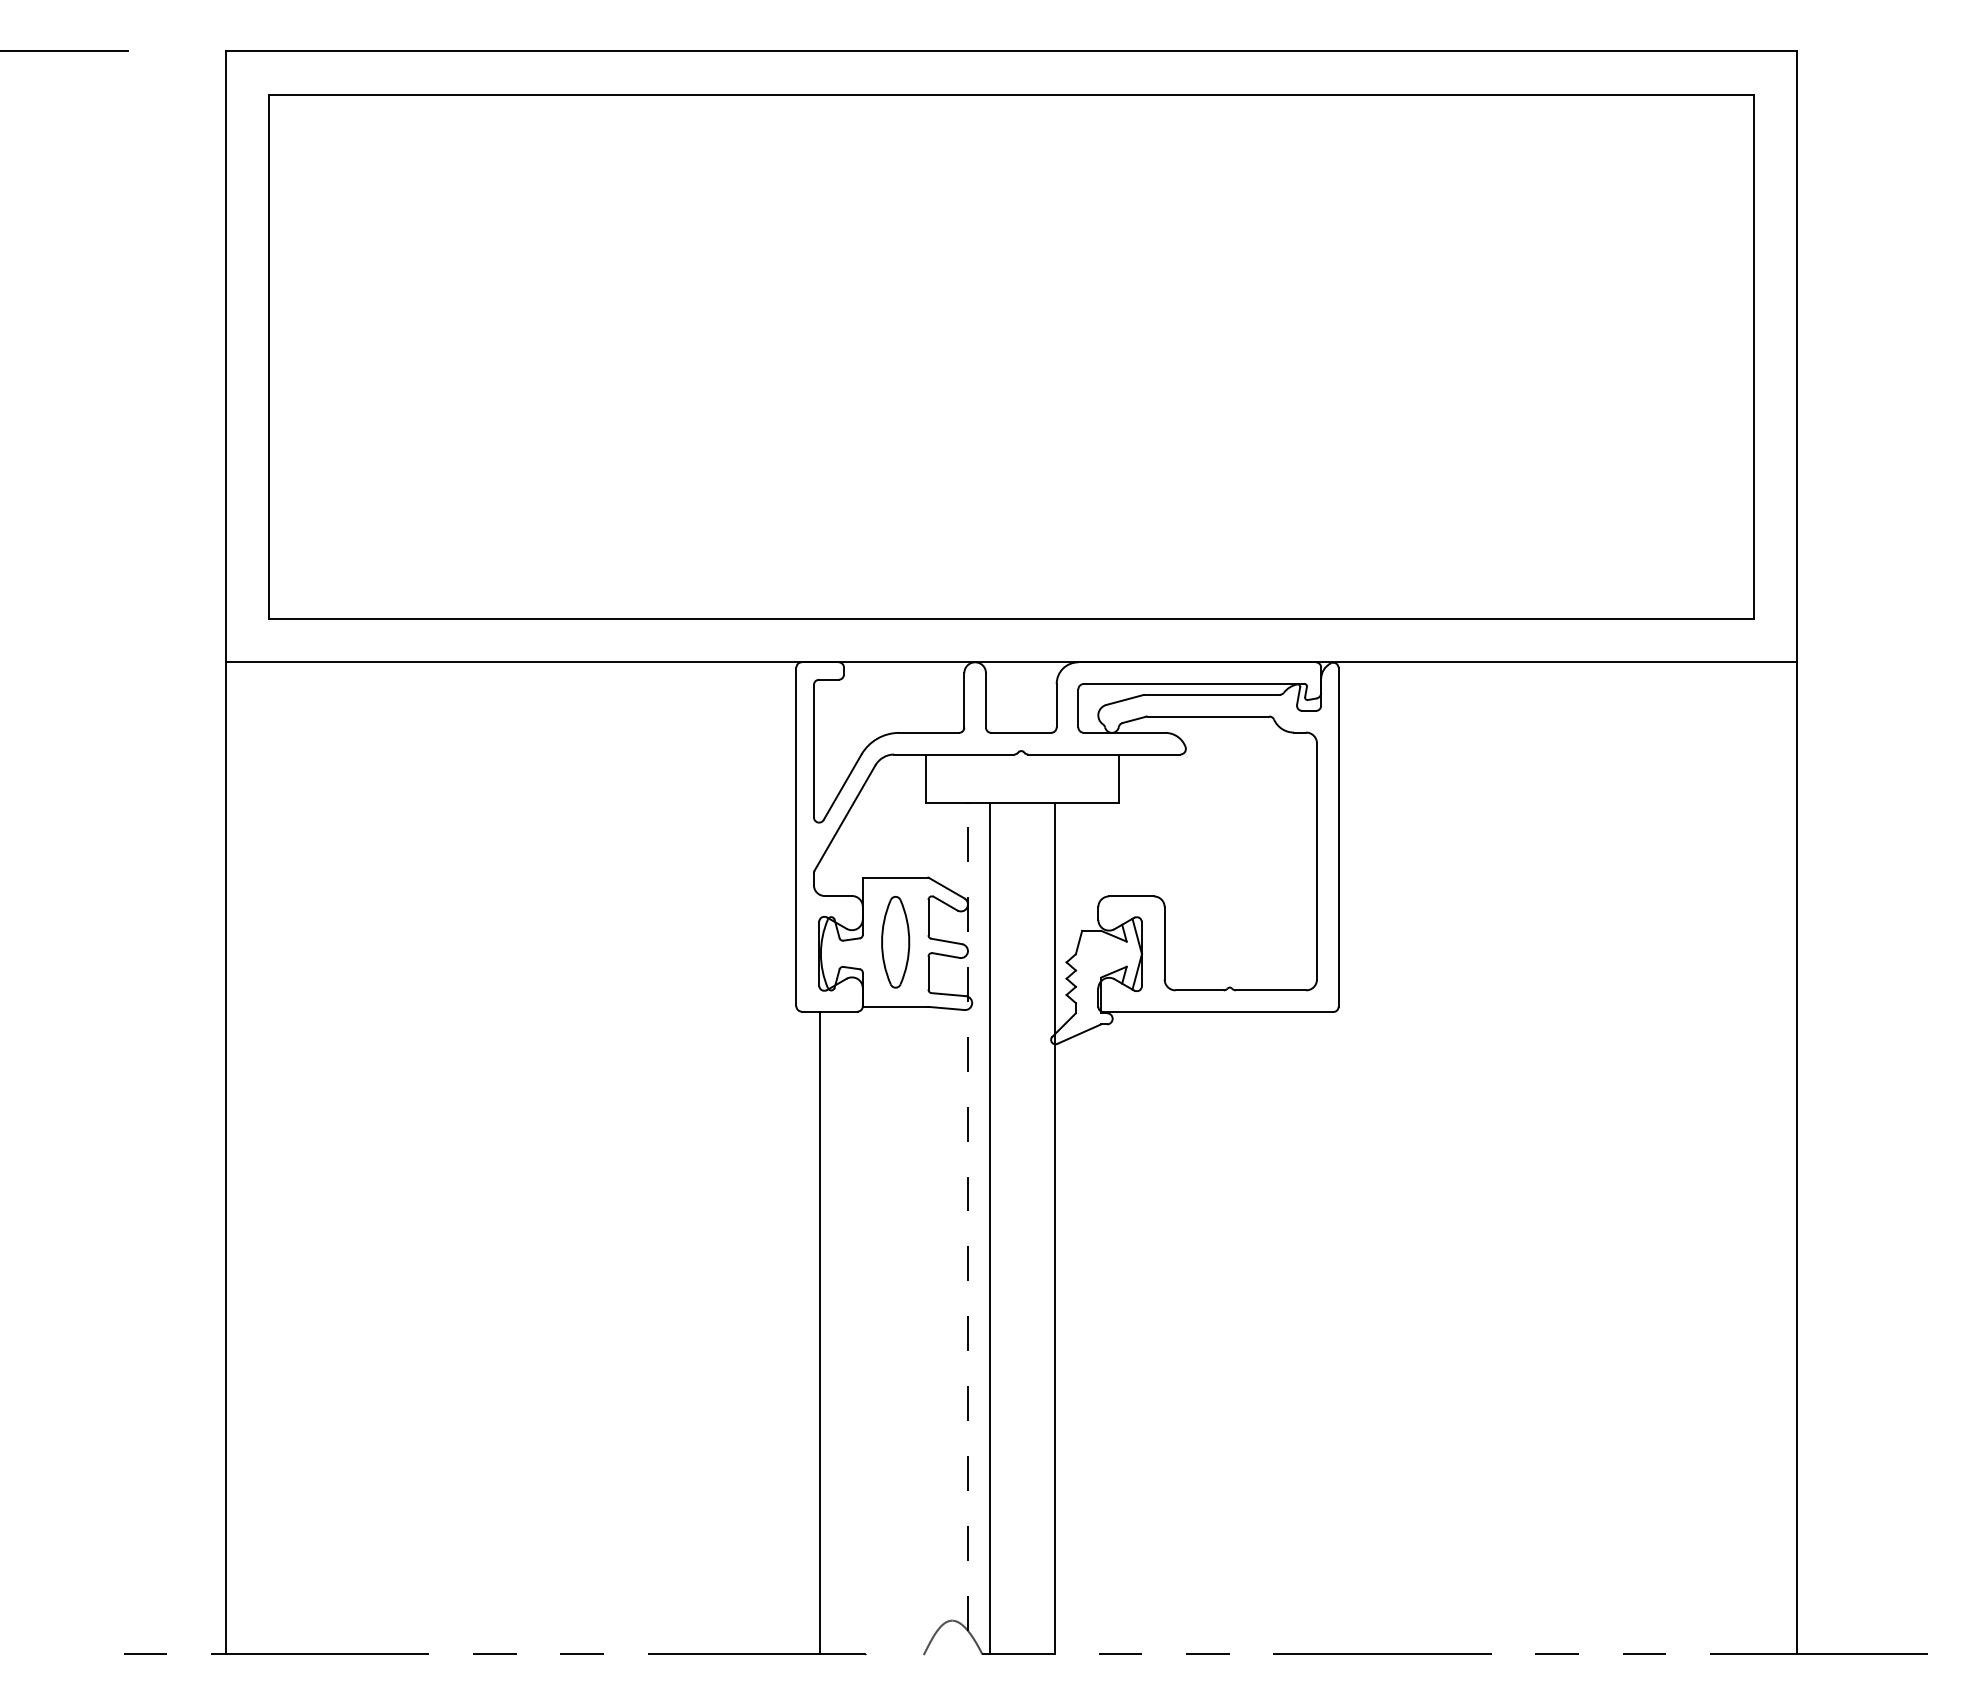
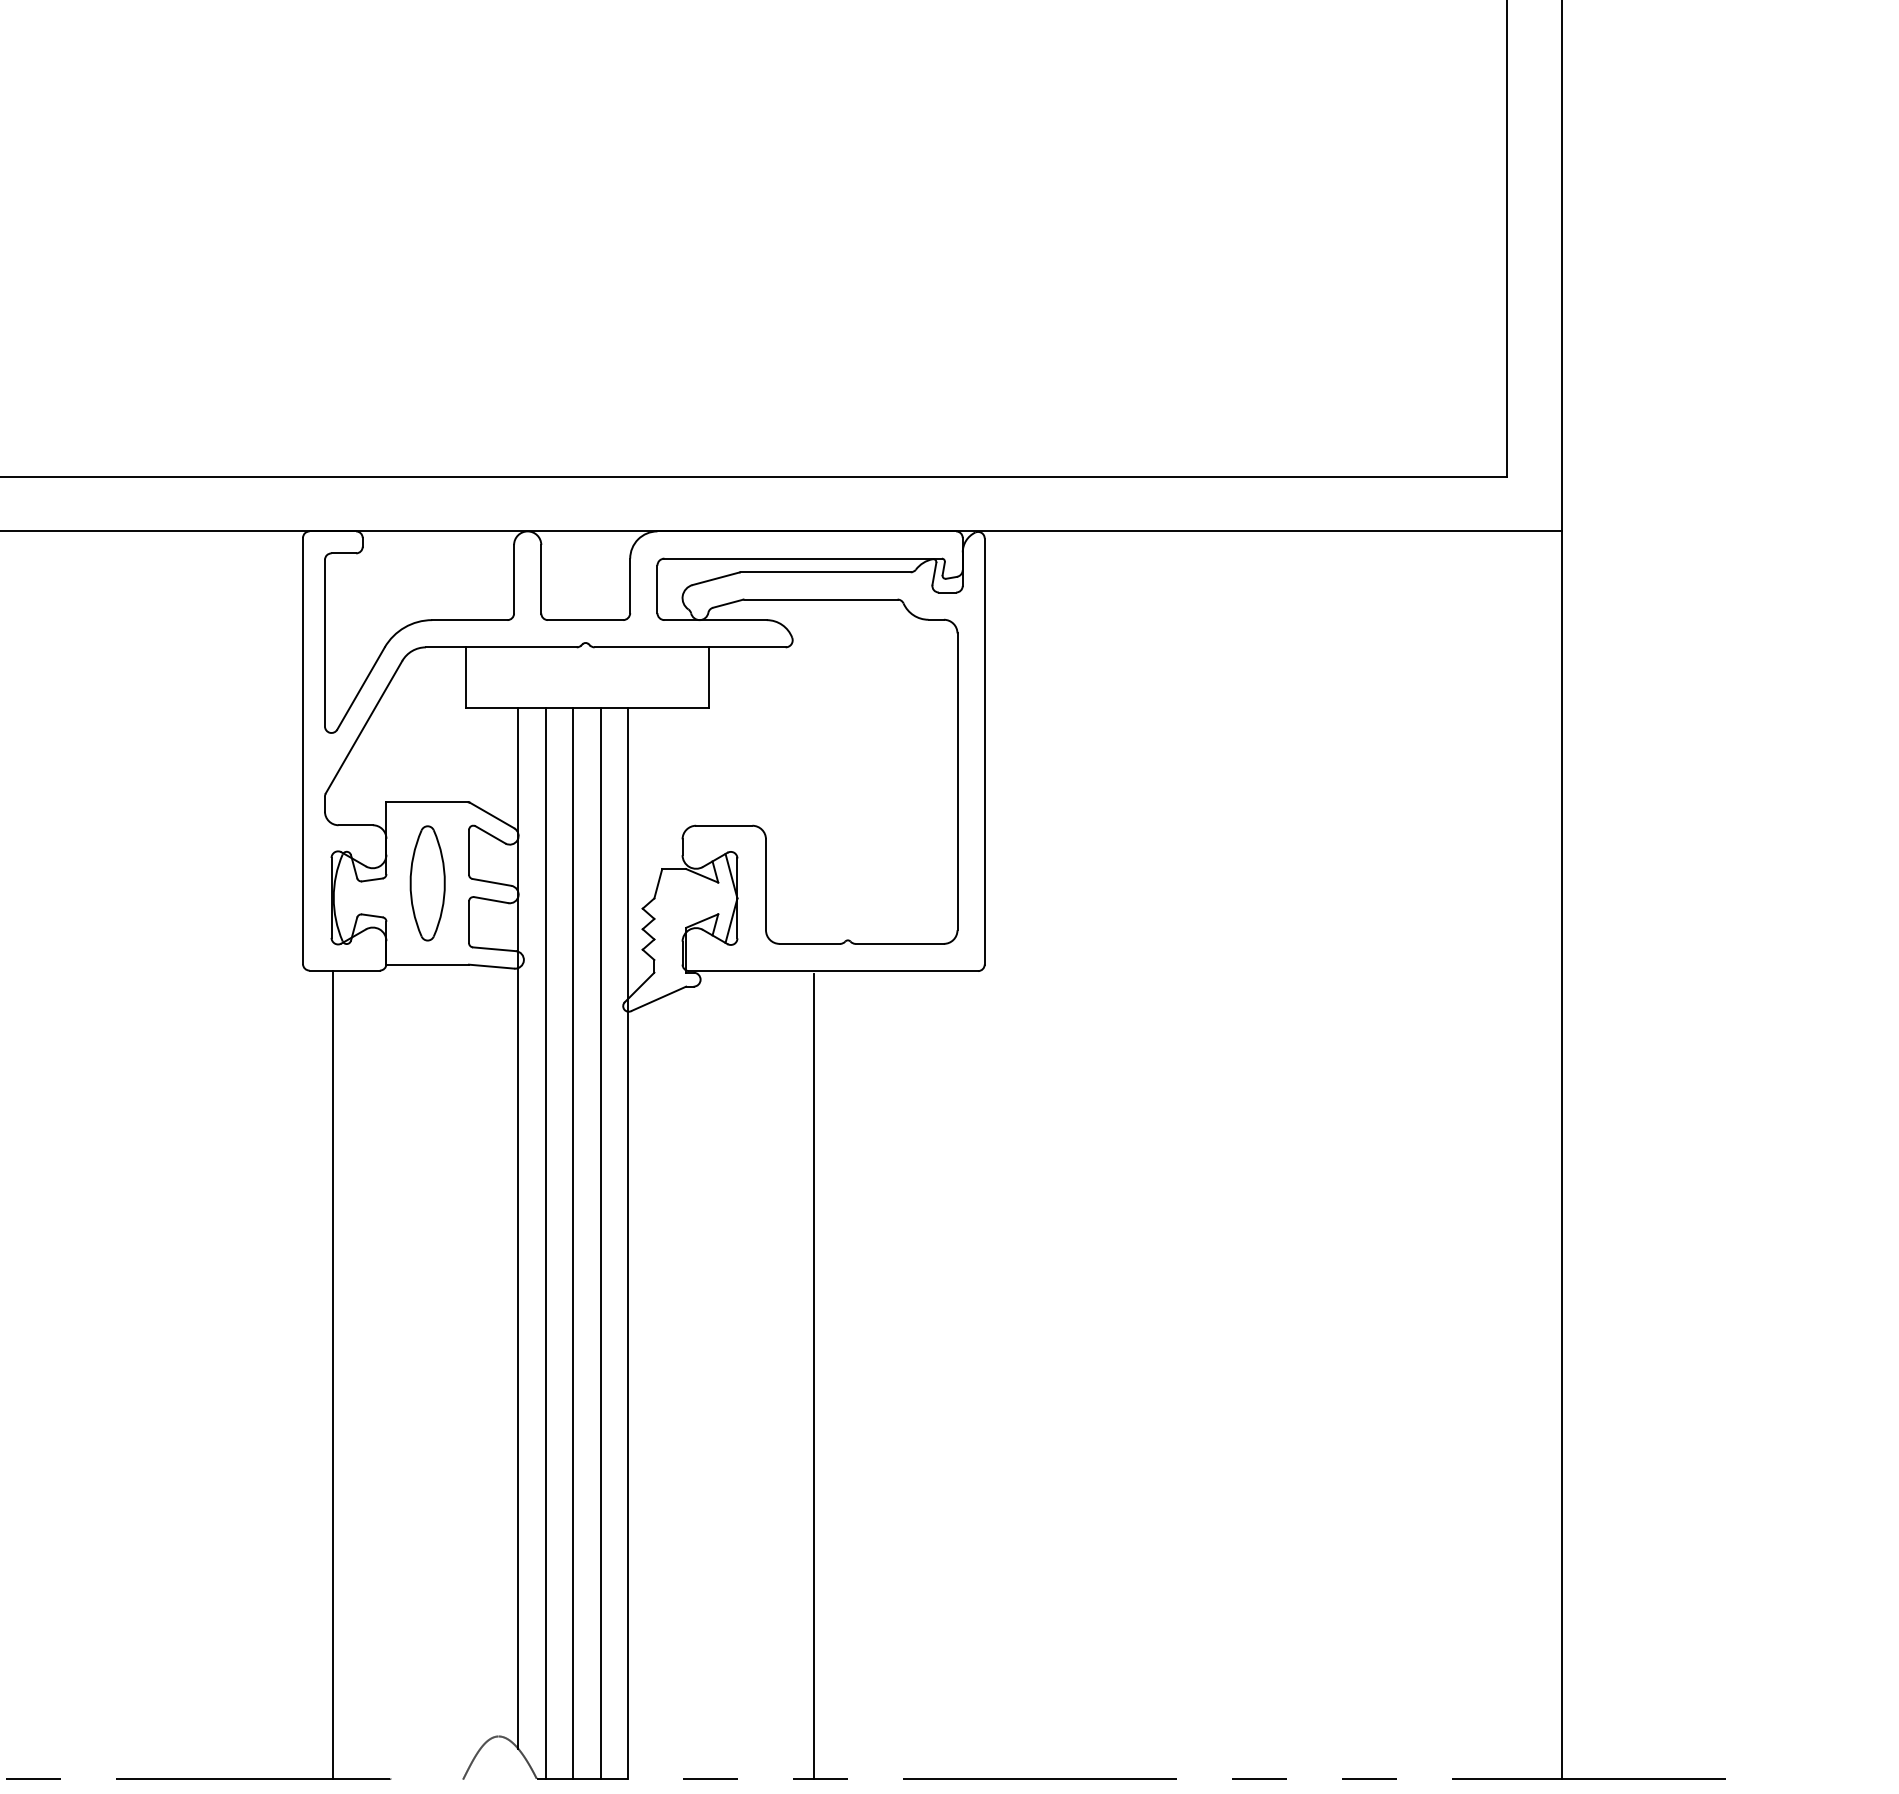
line: (967, 1216) -> (518, 1228), dashed -> solid
line: (1011, 1228) -> (573, 1243), added
line: (1033, 1228) -> (601, 1243), added
line: (1202, 1333) -> (813, 1375), added

